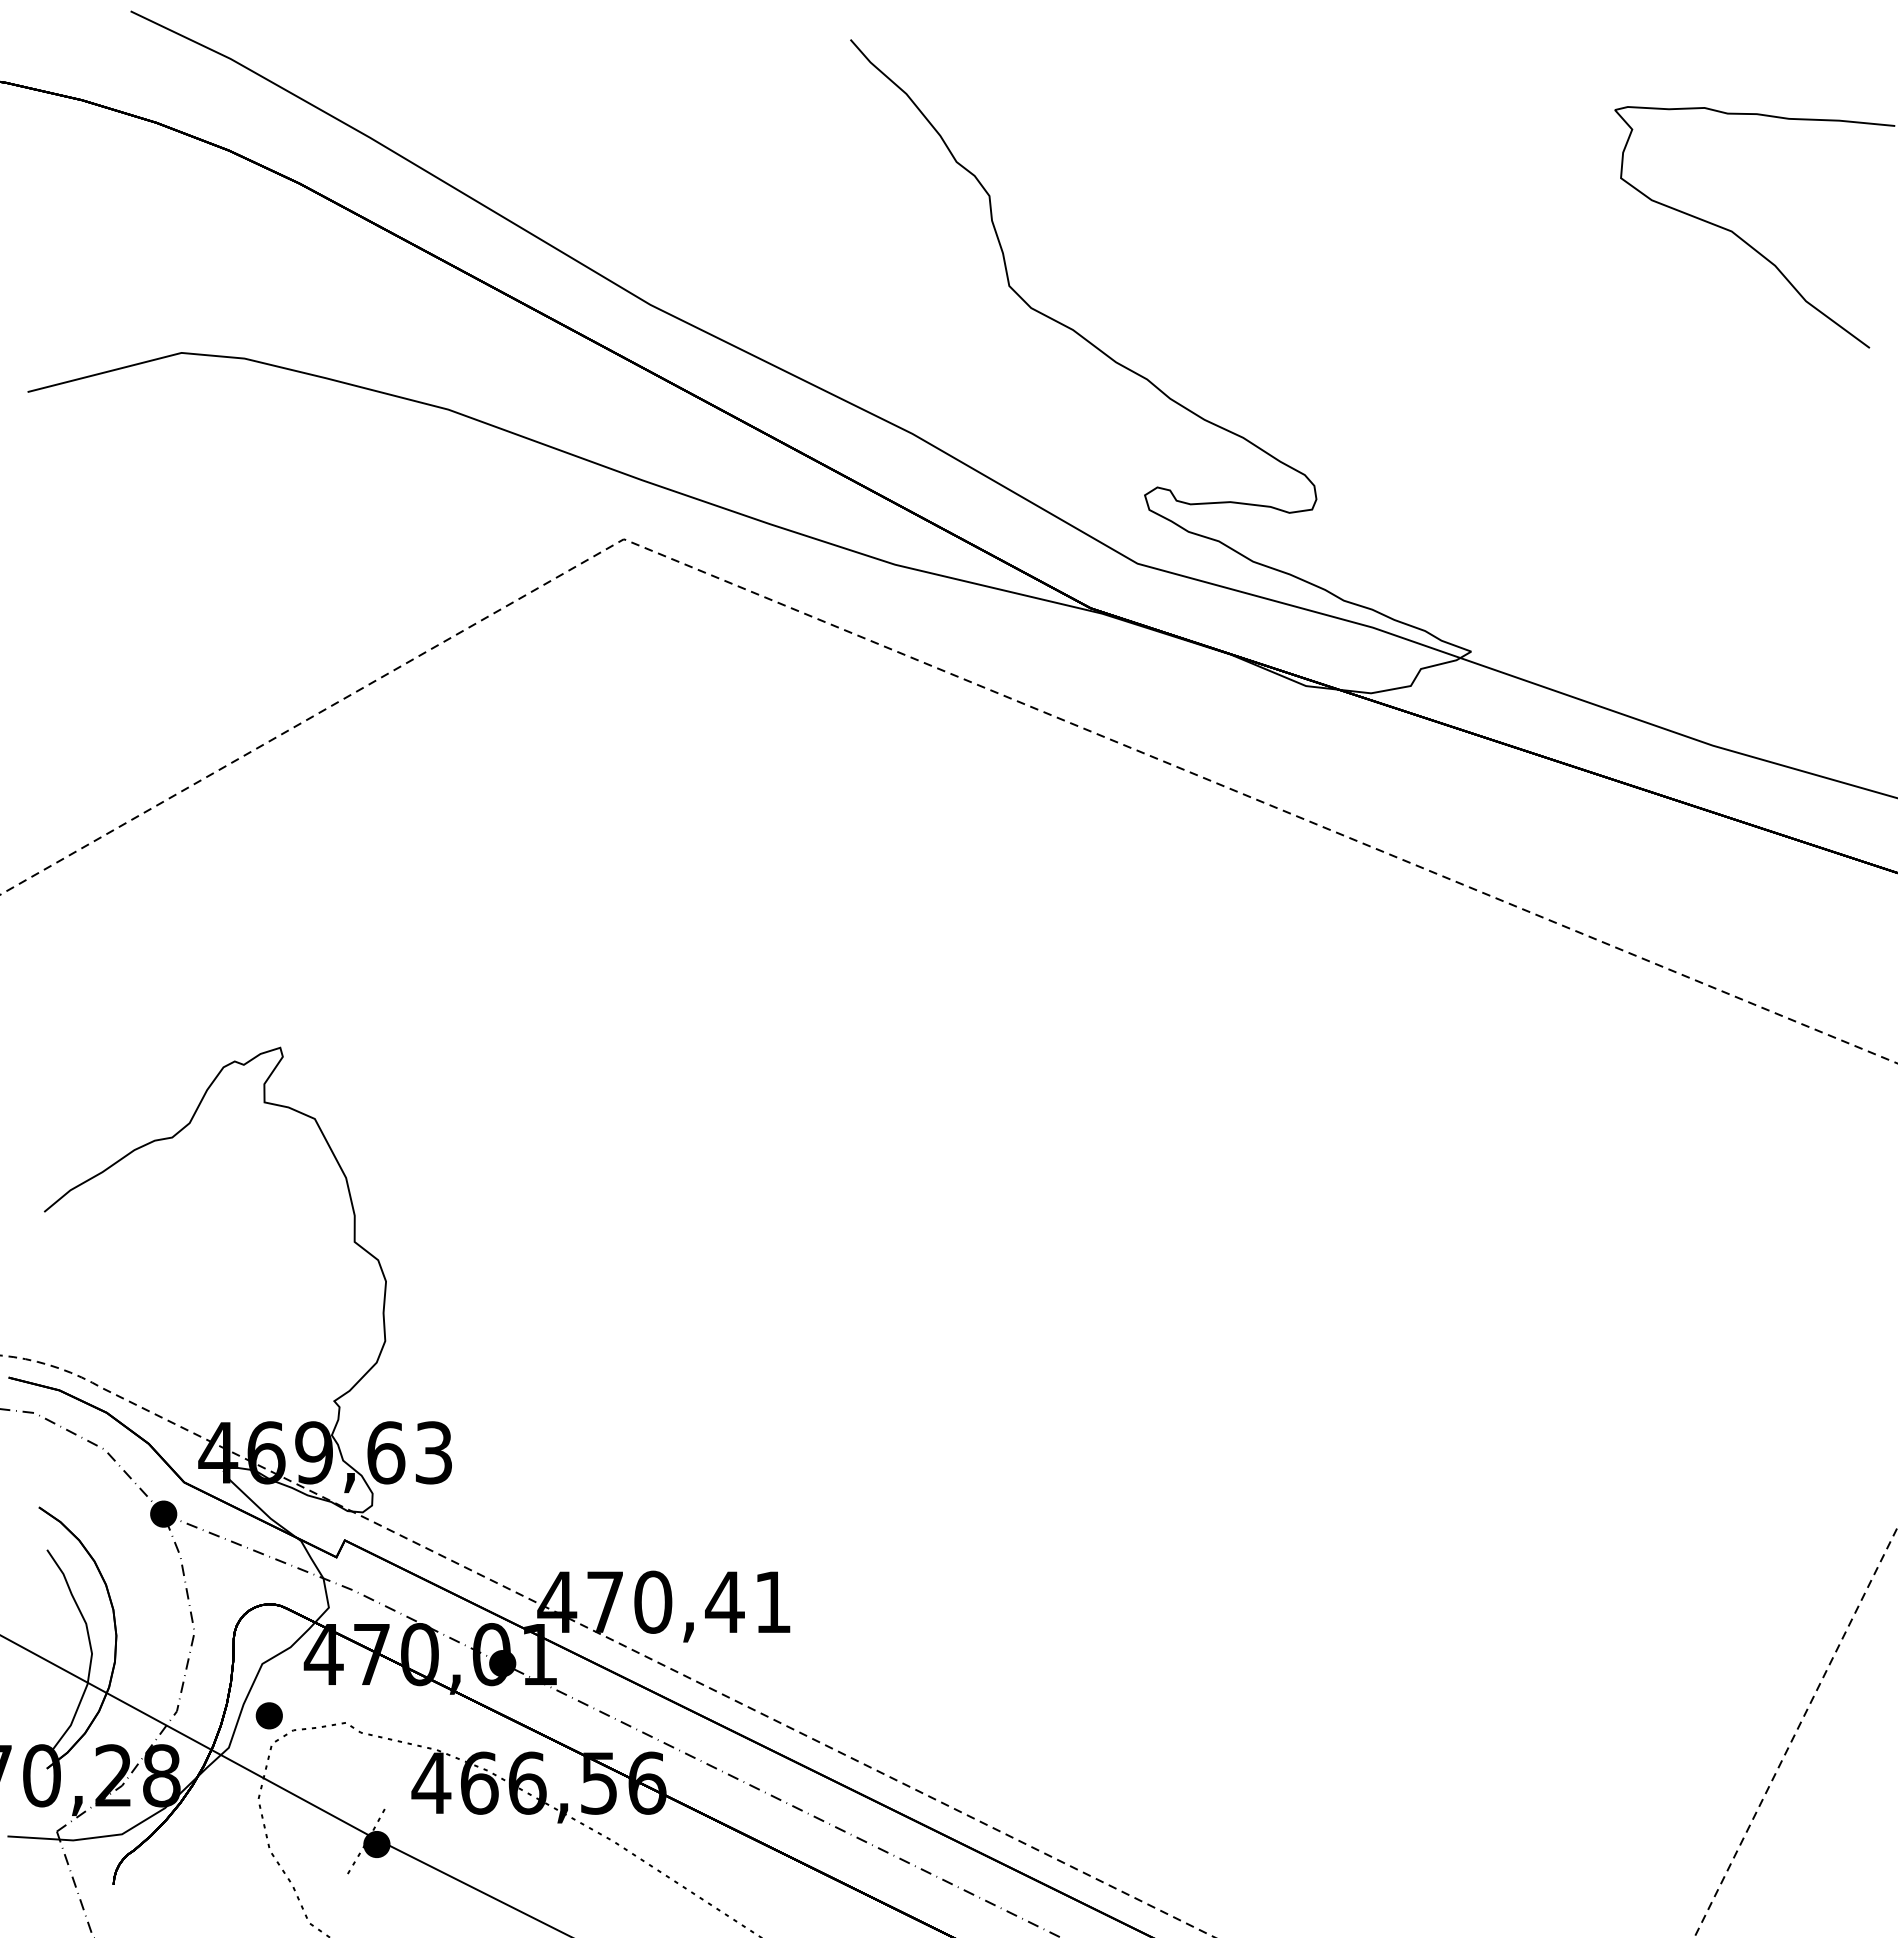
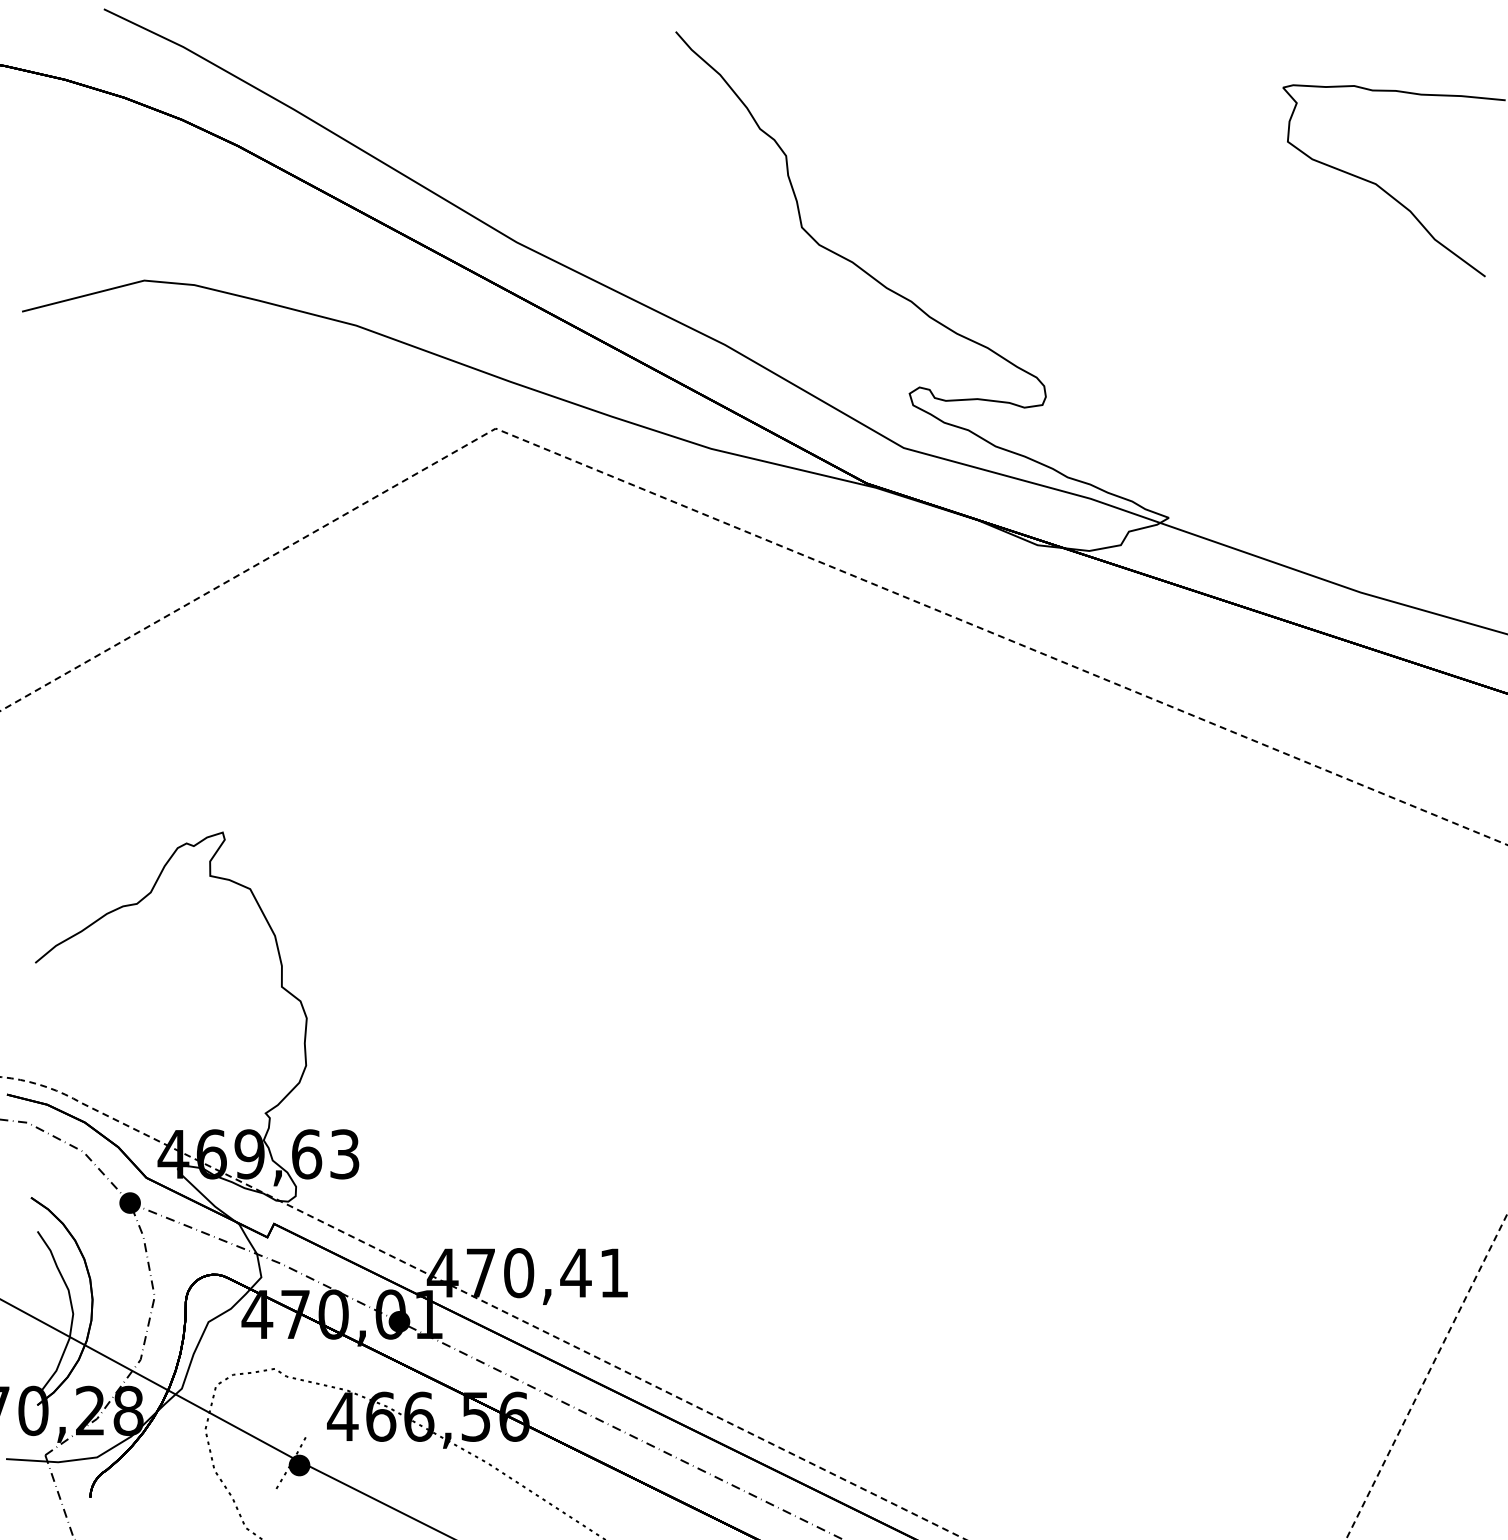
part: (268, 1715) -> (213, 1363), removed

